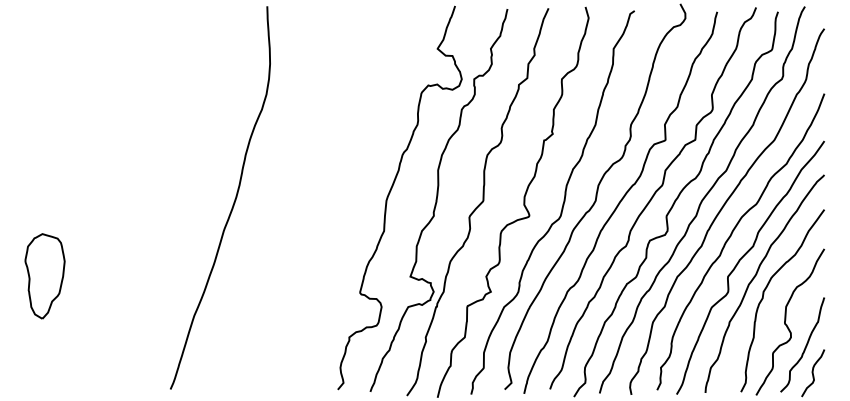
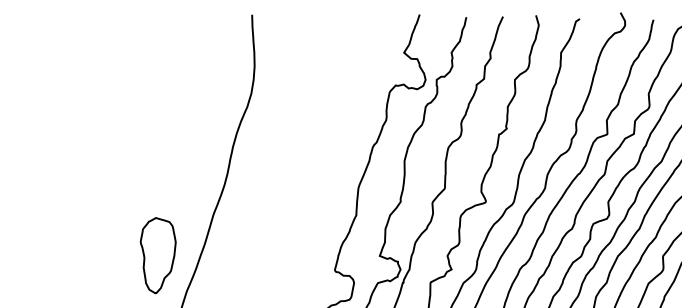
part: (44, 276) -> (157, 255), moved

